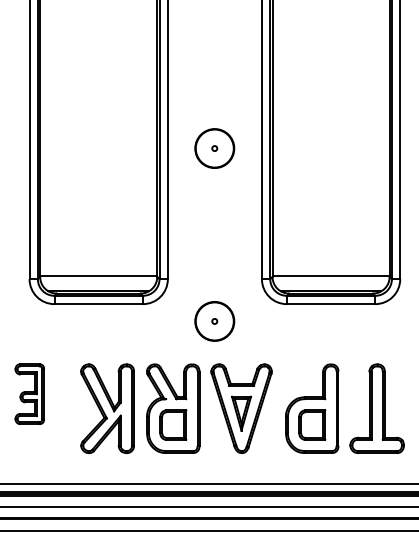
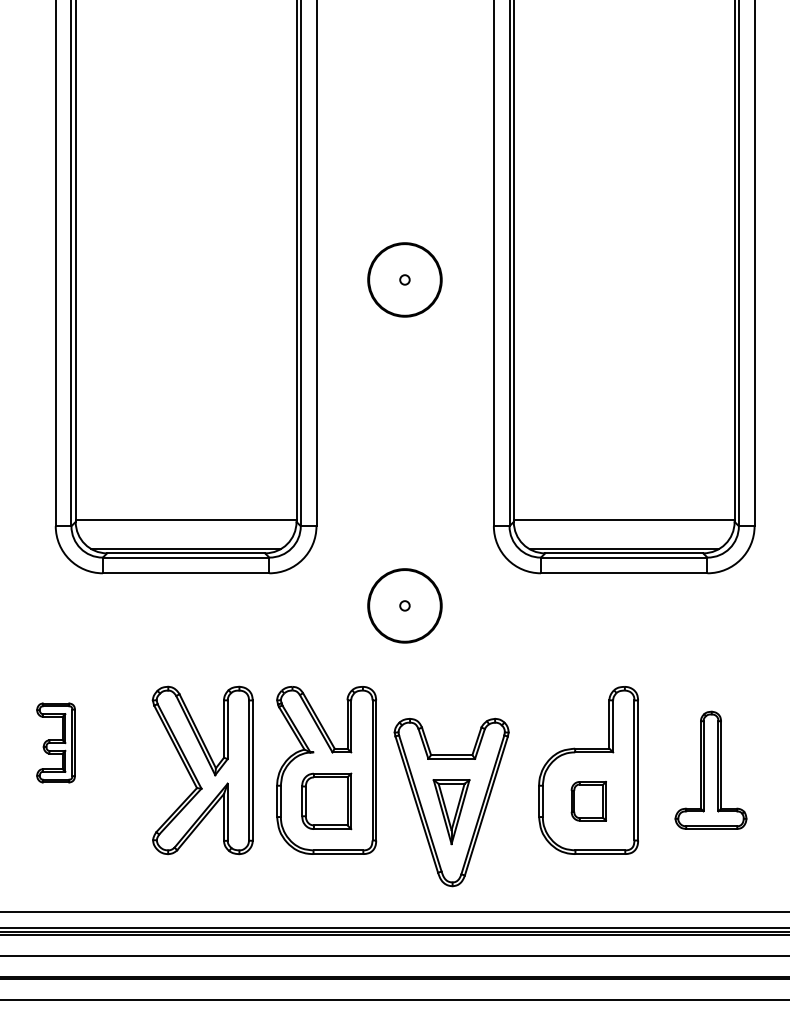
part: (29, 393) -> (55, 741), size x0.7
part: (241, 408) -> (451, 802), moved
part: (376, 408) -> (709, 770), size x0.7
part: (312, 424) -> (589, 800), size x0.7

